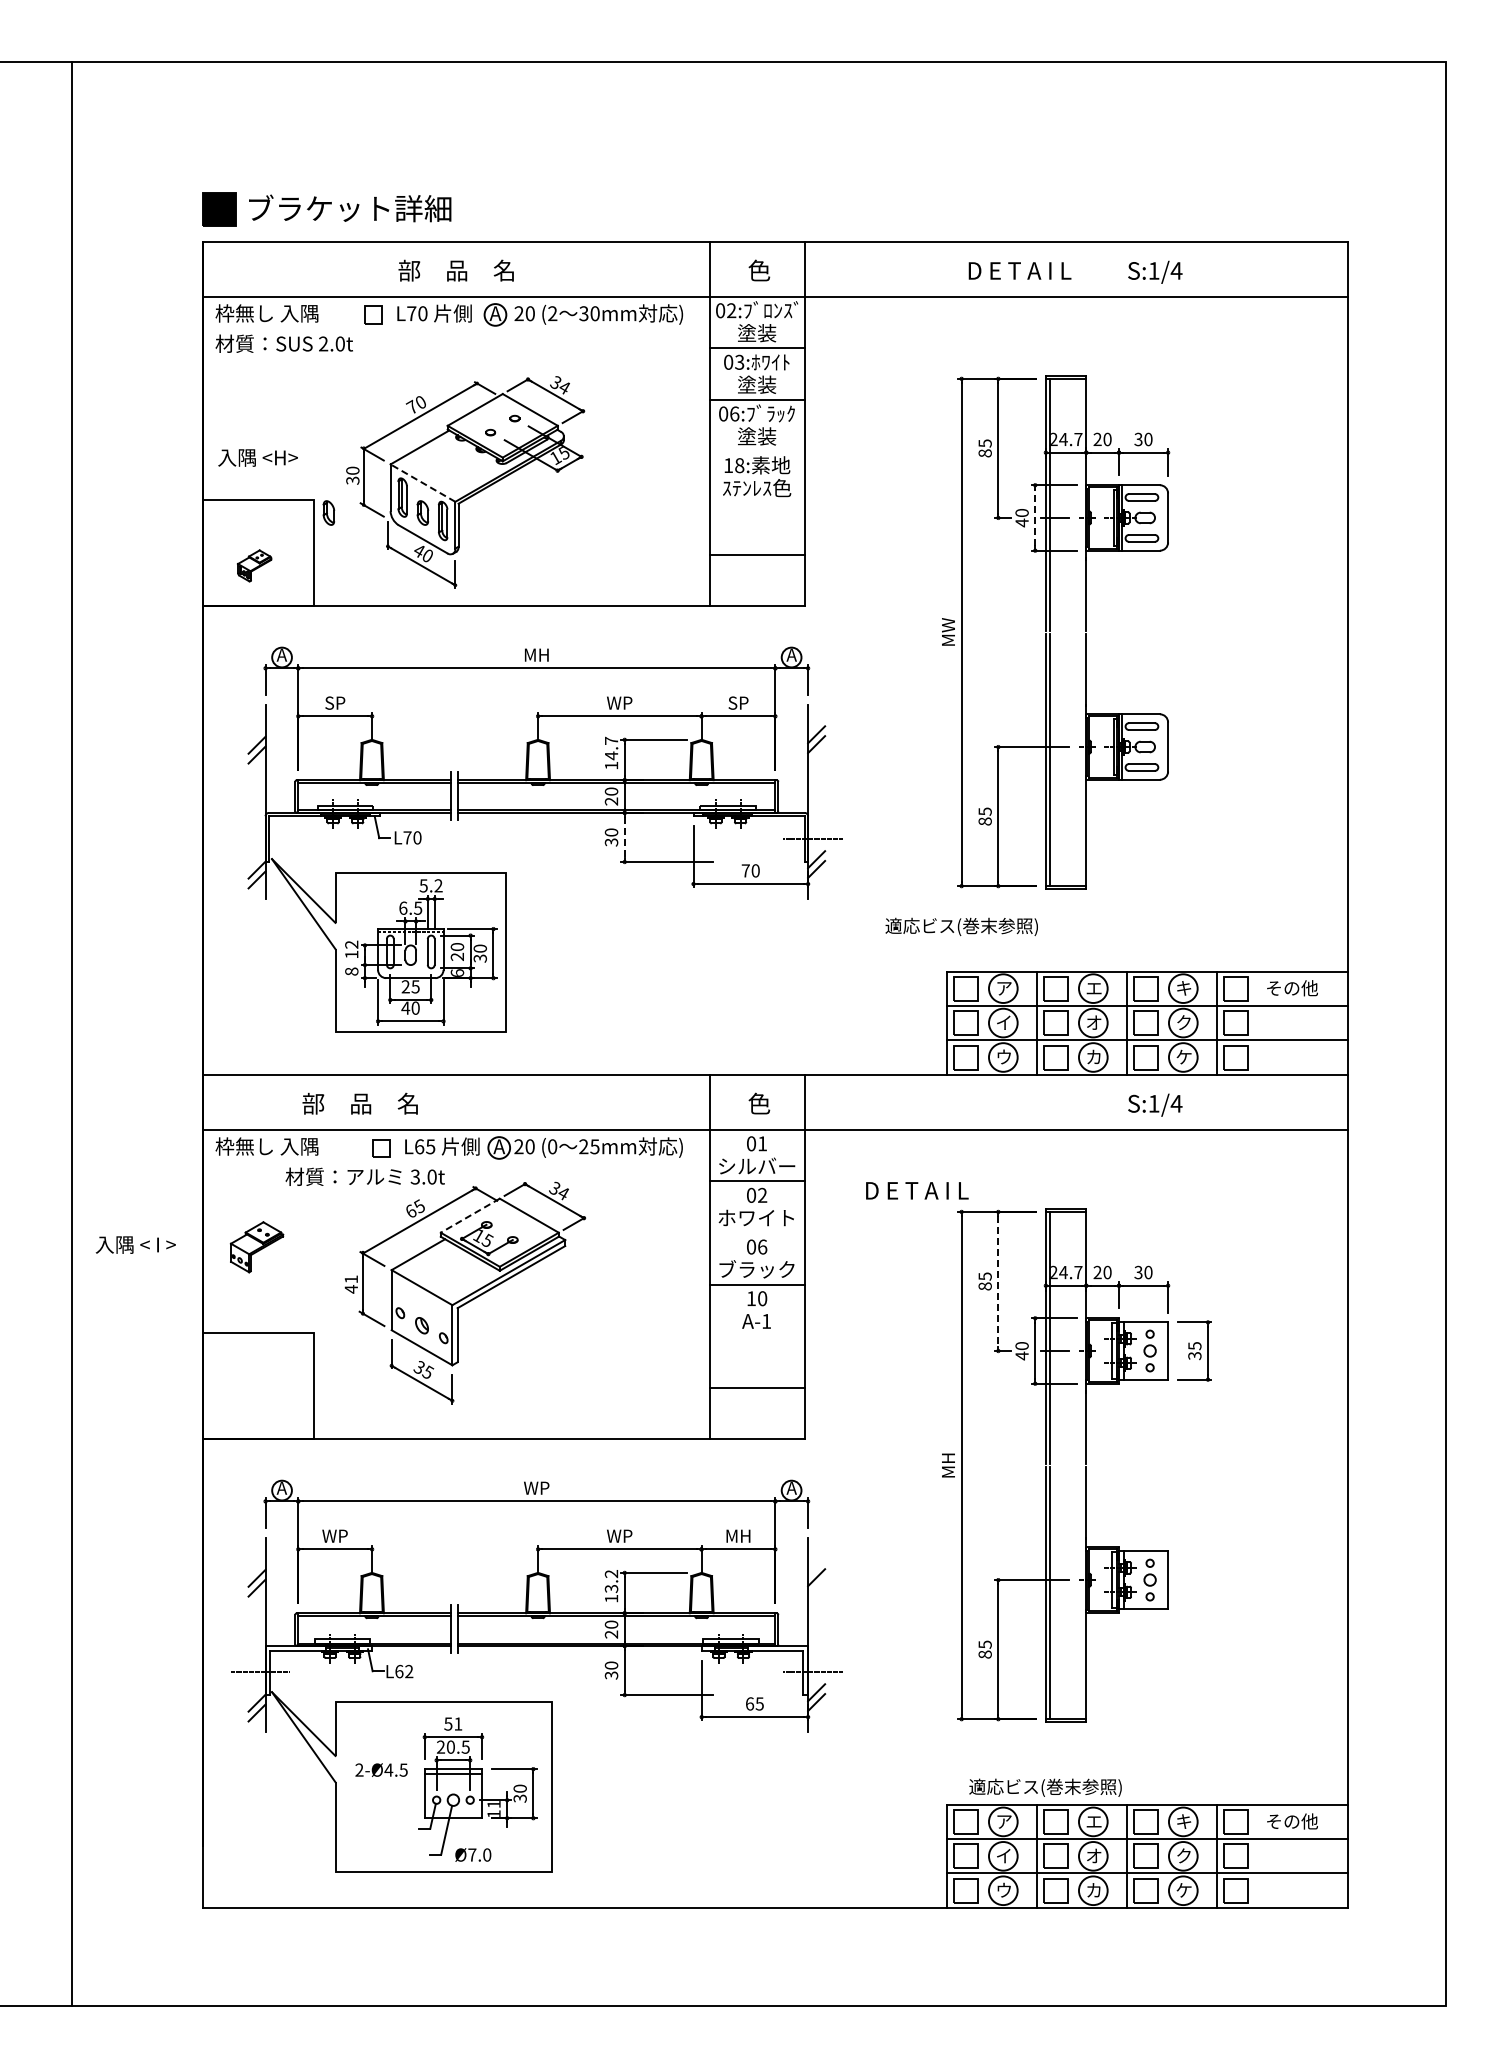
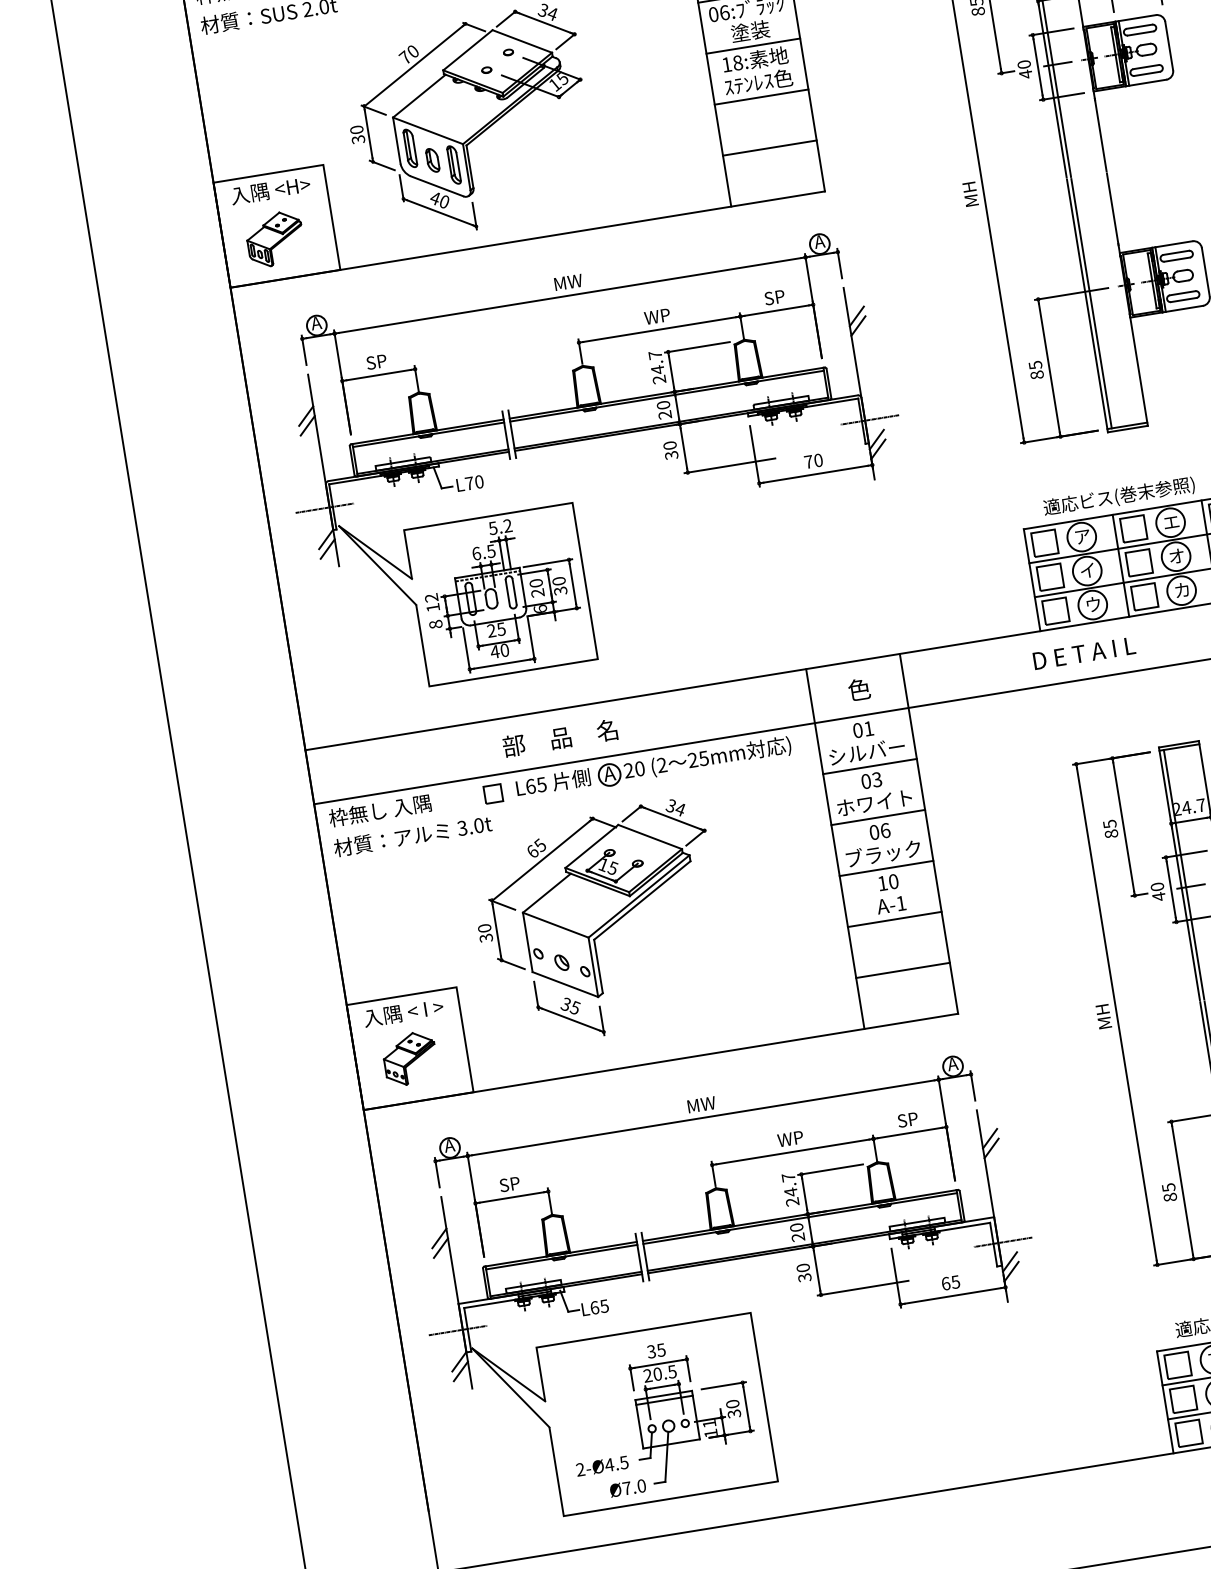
line: (757, 451) -> (753, 46), added
text: (257, 457) -> (270, 190), moved
line: (422, 482) -> (427, 130), dashed -> solid
line: (757, 503) -> (761, 97), added
part: (328, 512) -> (339, 174), removed
line: (1035, 517) -> (1038, 66), dashed -> solid
part: (254, 565) -> (274, 239), size x1.67
text: (948, 631) -> (970, 193), MW -> MH
text: (537, 654) -> (568, 281), MH -> MW
text: (611, 765) -> (659, 379), 14.7 -> 24.7
line: (624, 837) -> (683, 448), dashed -> solid
line: (260, 839) -> (324, 508), added
text: (961, 926) -> (1118, 496), moved
text: (359, 1103) -> (559, 738), moved
text: (552, 1146) -> (661, 765), (0 -> (2
text: (364, 1176) -> (412, 835), moved
text: (917, 1190) -> (1084, 653), moved
text: (762, 1195) -> (877, 779), 02 -> 03
line: (469, 1215) -> (591, 846), dashed -> solid
line: (757, 1232) -> (878, 817), added
text: (135, 1244) -> (403, 1012), moved
part: (256, 1247) -> (409, 1059), moved
line: (998, 1281) -> (1123, 826), dashed -> solid
text: (351, 1284) -> (485, 933), 41 -> 30
line: (757, 1336) -> (894, 919), added
text: (537, 1487) -> (701, 1104), WP -> MW
text: (334, 1535) -> (508, 1183), WP -> SP
text: (738, 1535) -> (907, 1119), MH -> SP
line: (816, 1567) -> (989, 1138), added
text: (611, 1585) -> (790, 1188), 13.2 -> 24.7
text: (409, 1671) -> (604, 1306), L62 -> L65
text: (453, 1723) -> (656, 1350), 51 -> 35
text: (381, 1769) -> (602, 1465), moved
text: (473, 1854) -> (628, 1487), moved

